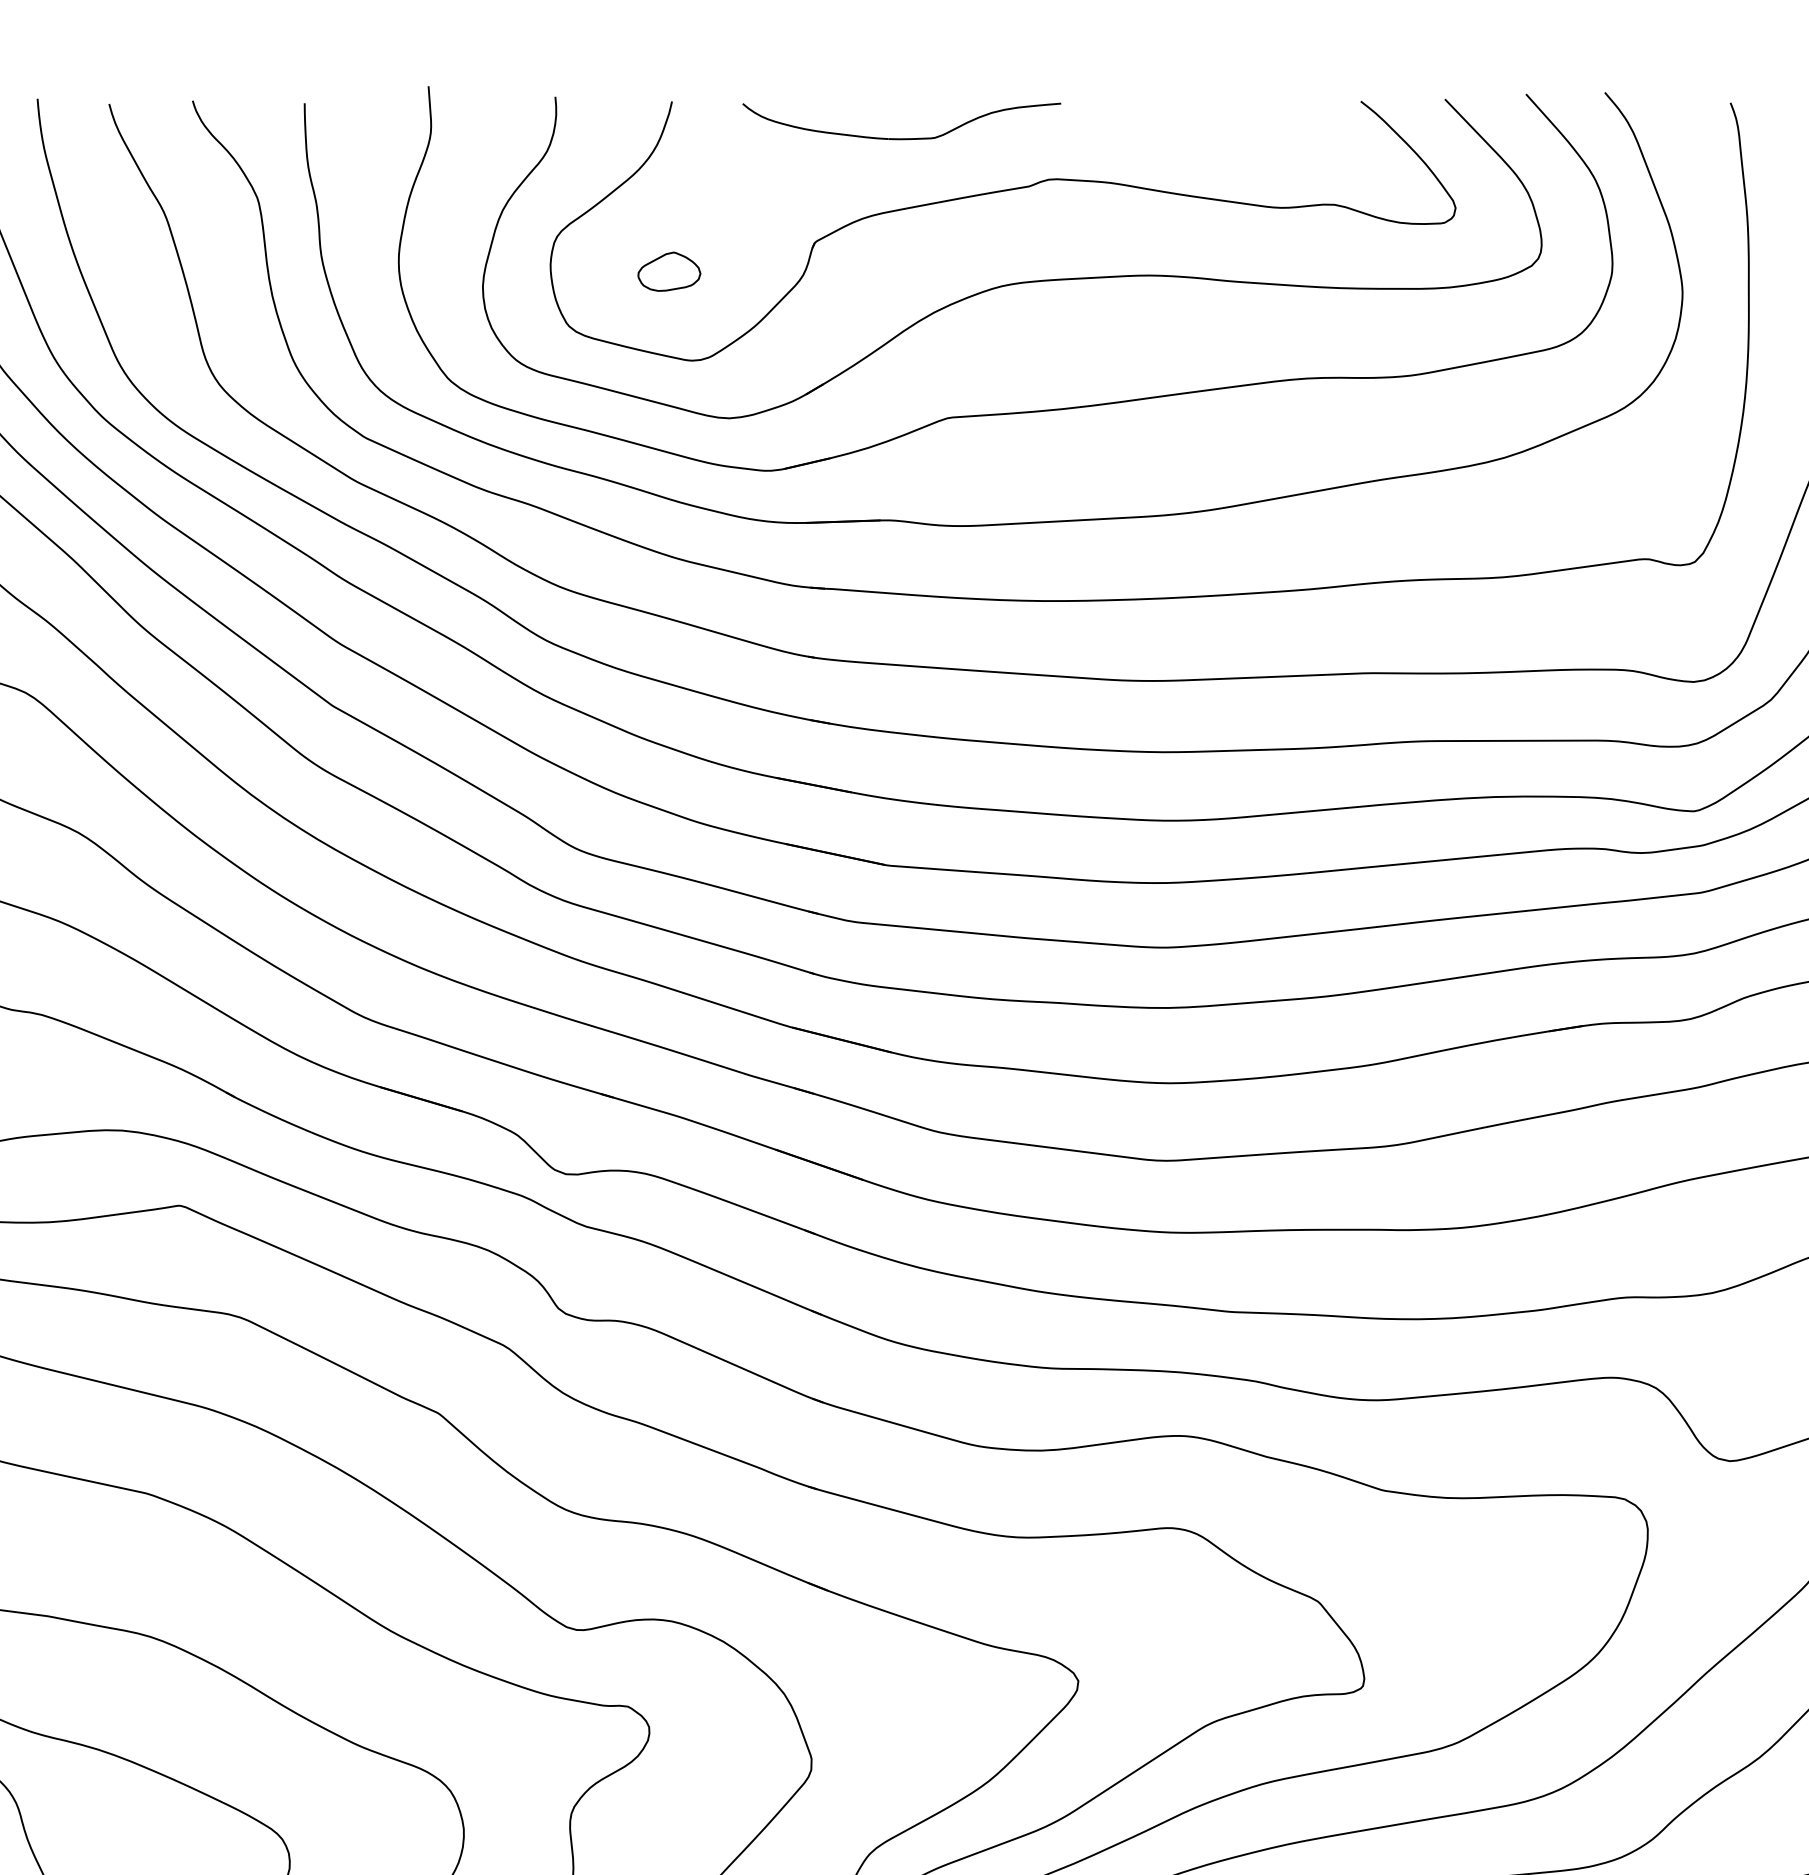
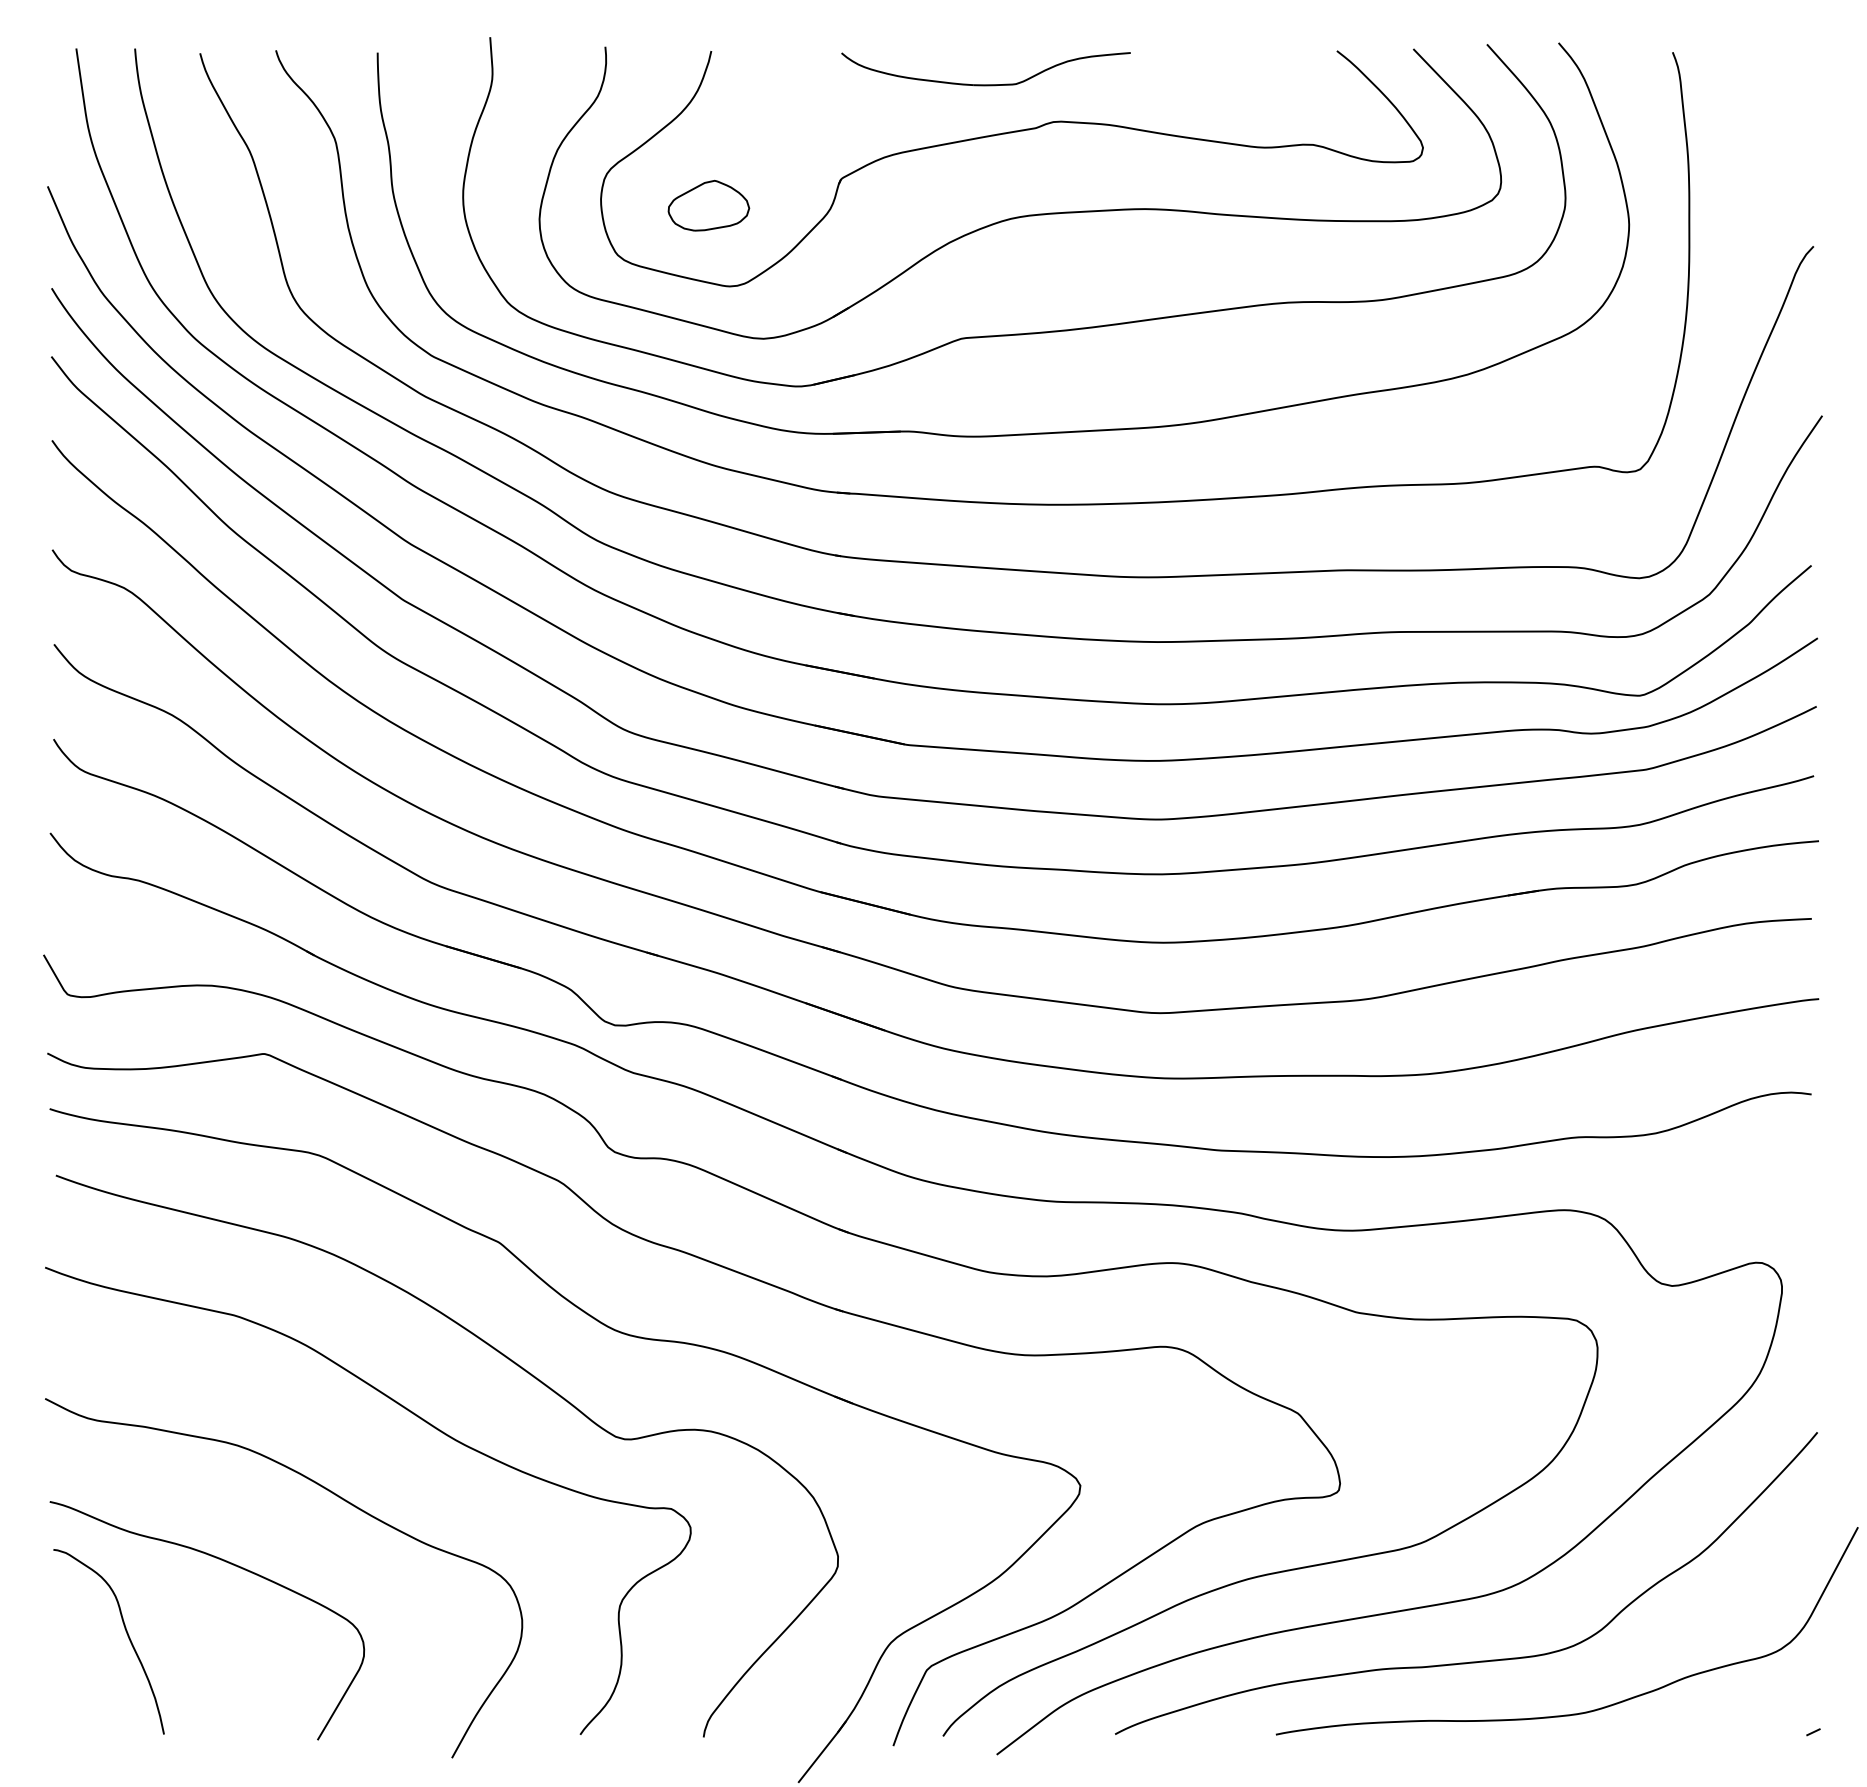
part: (901, 138) -> (985, 84), moved
part: (668, 271) -> (708, 205), size x1.43

